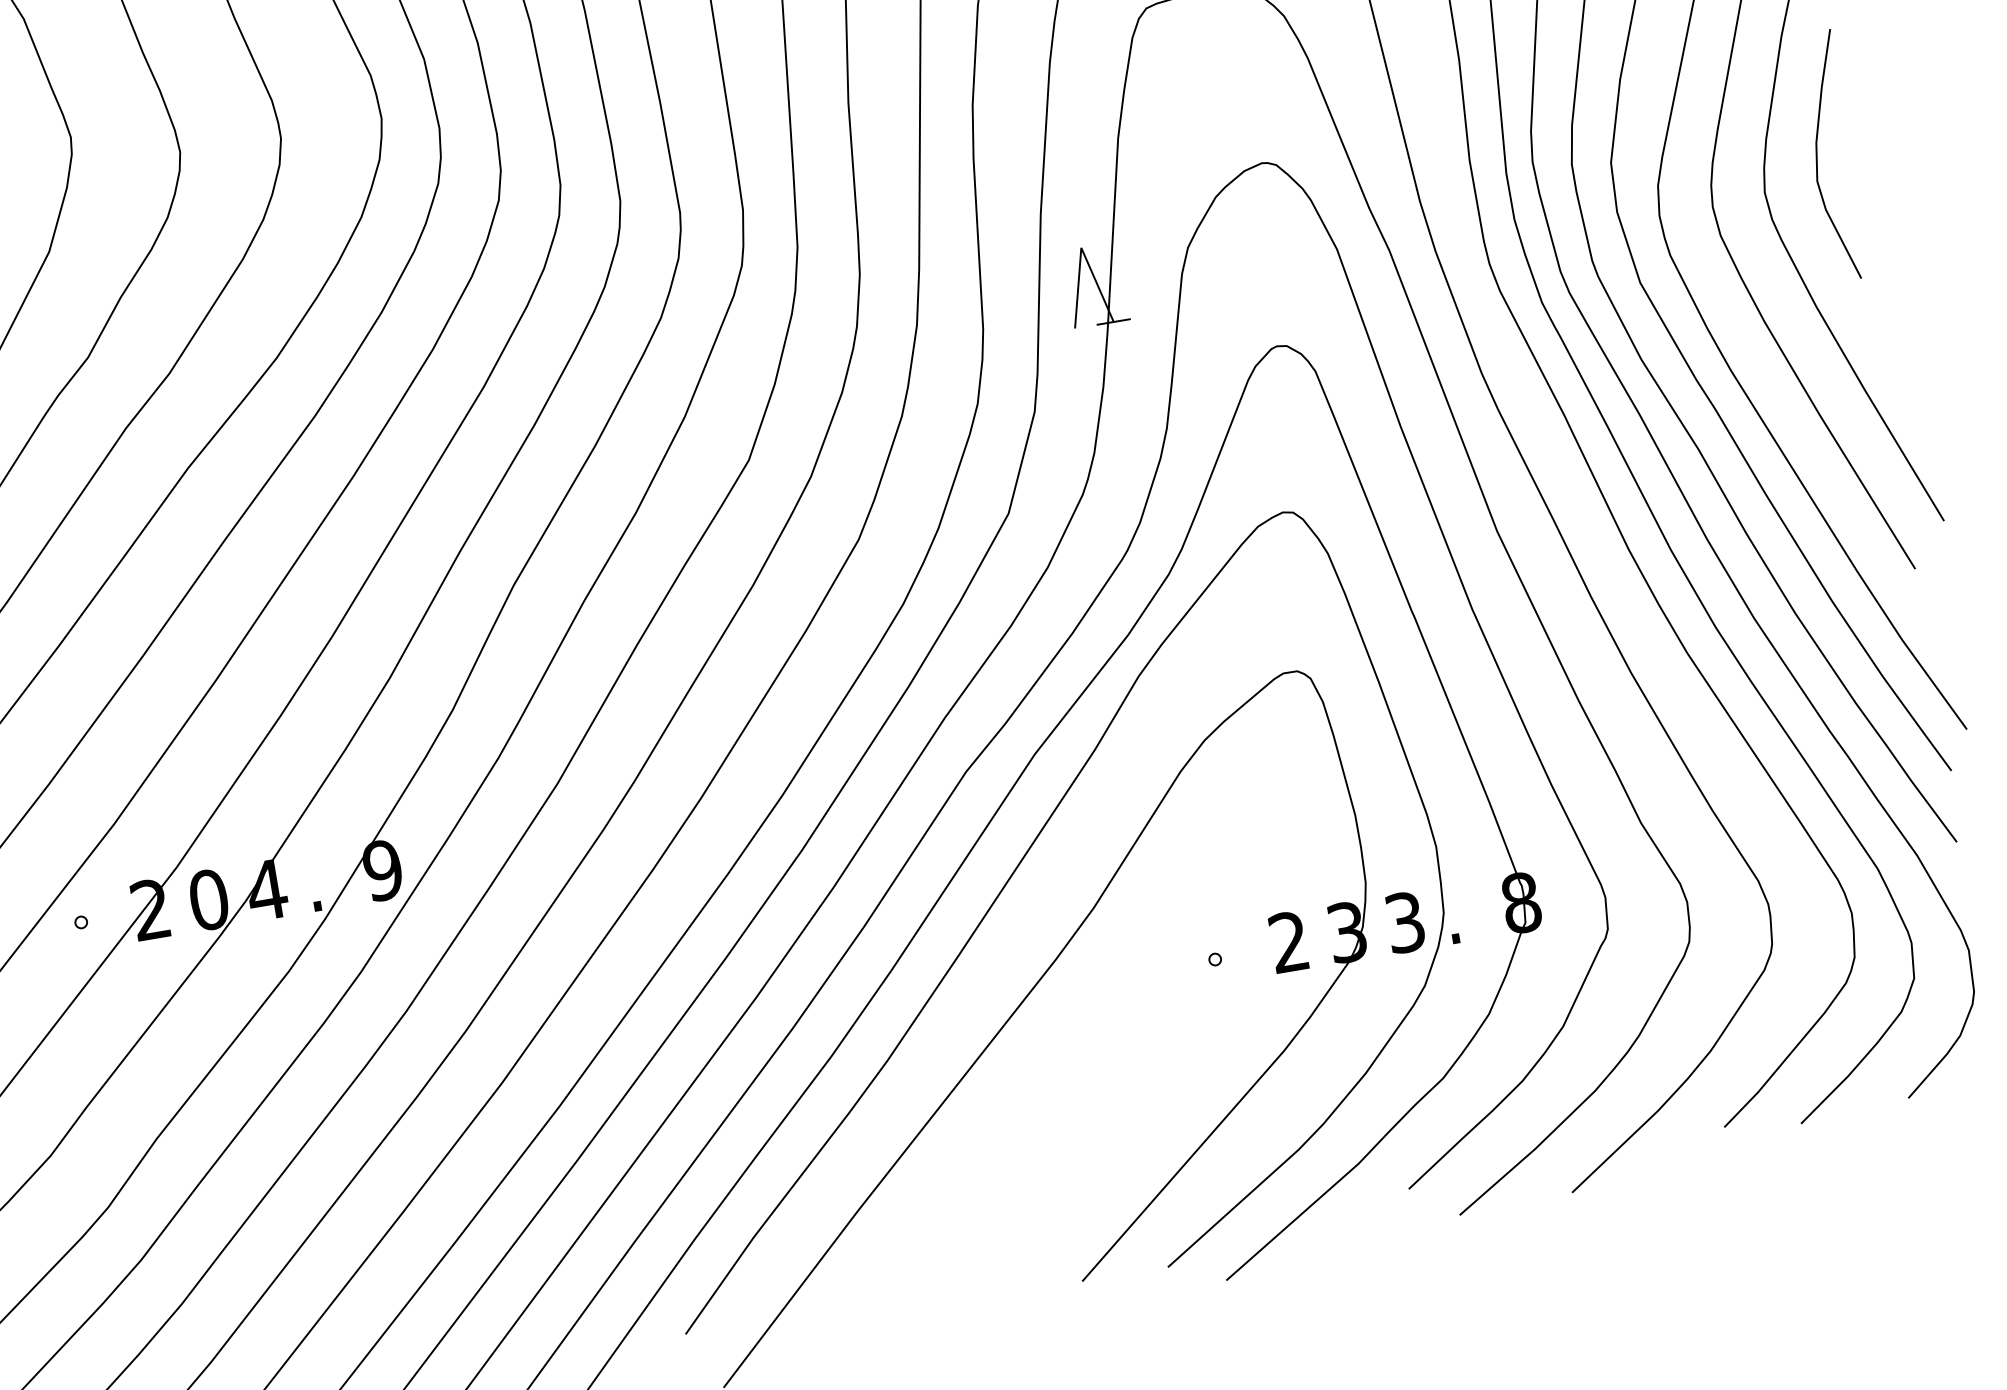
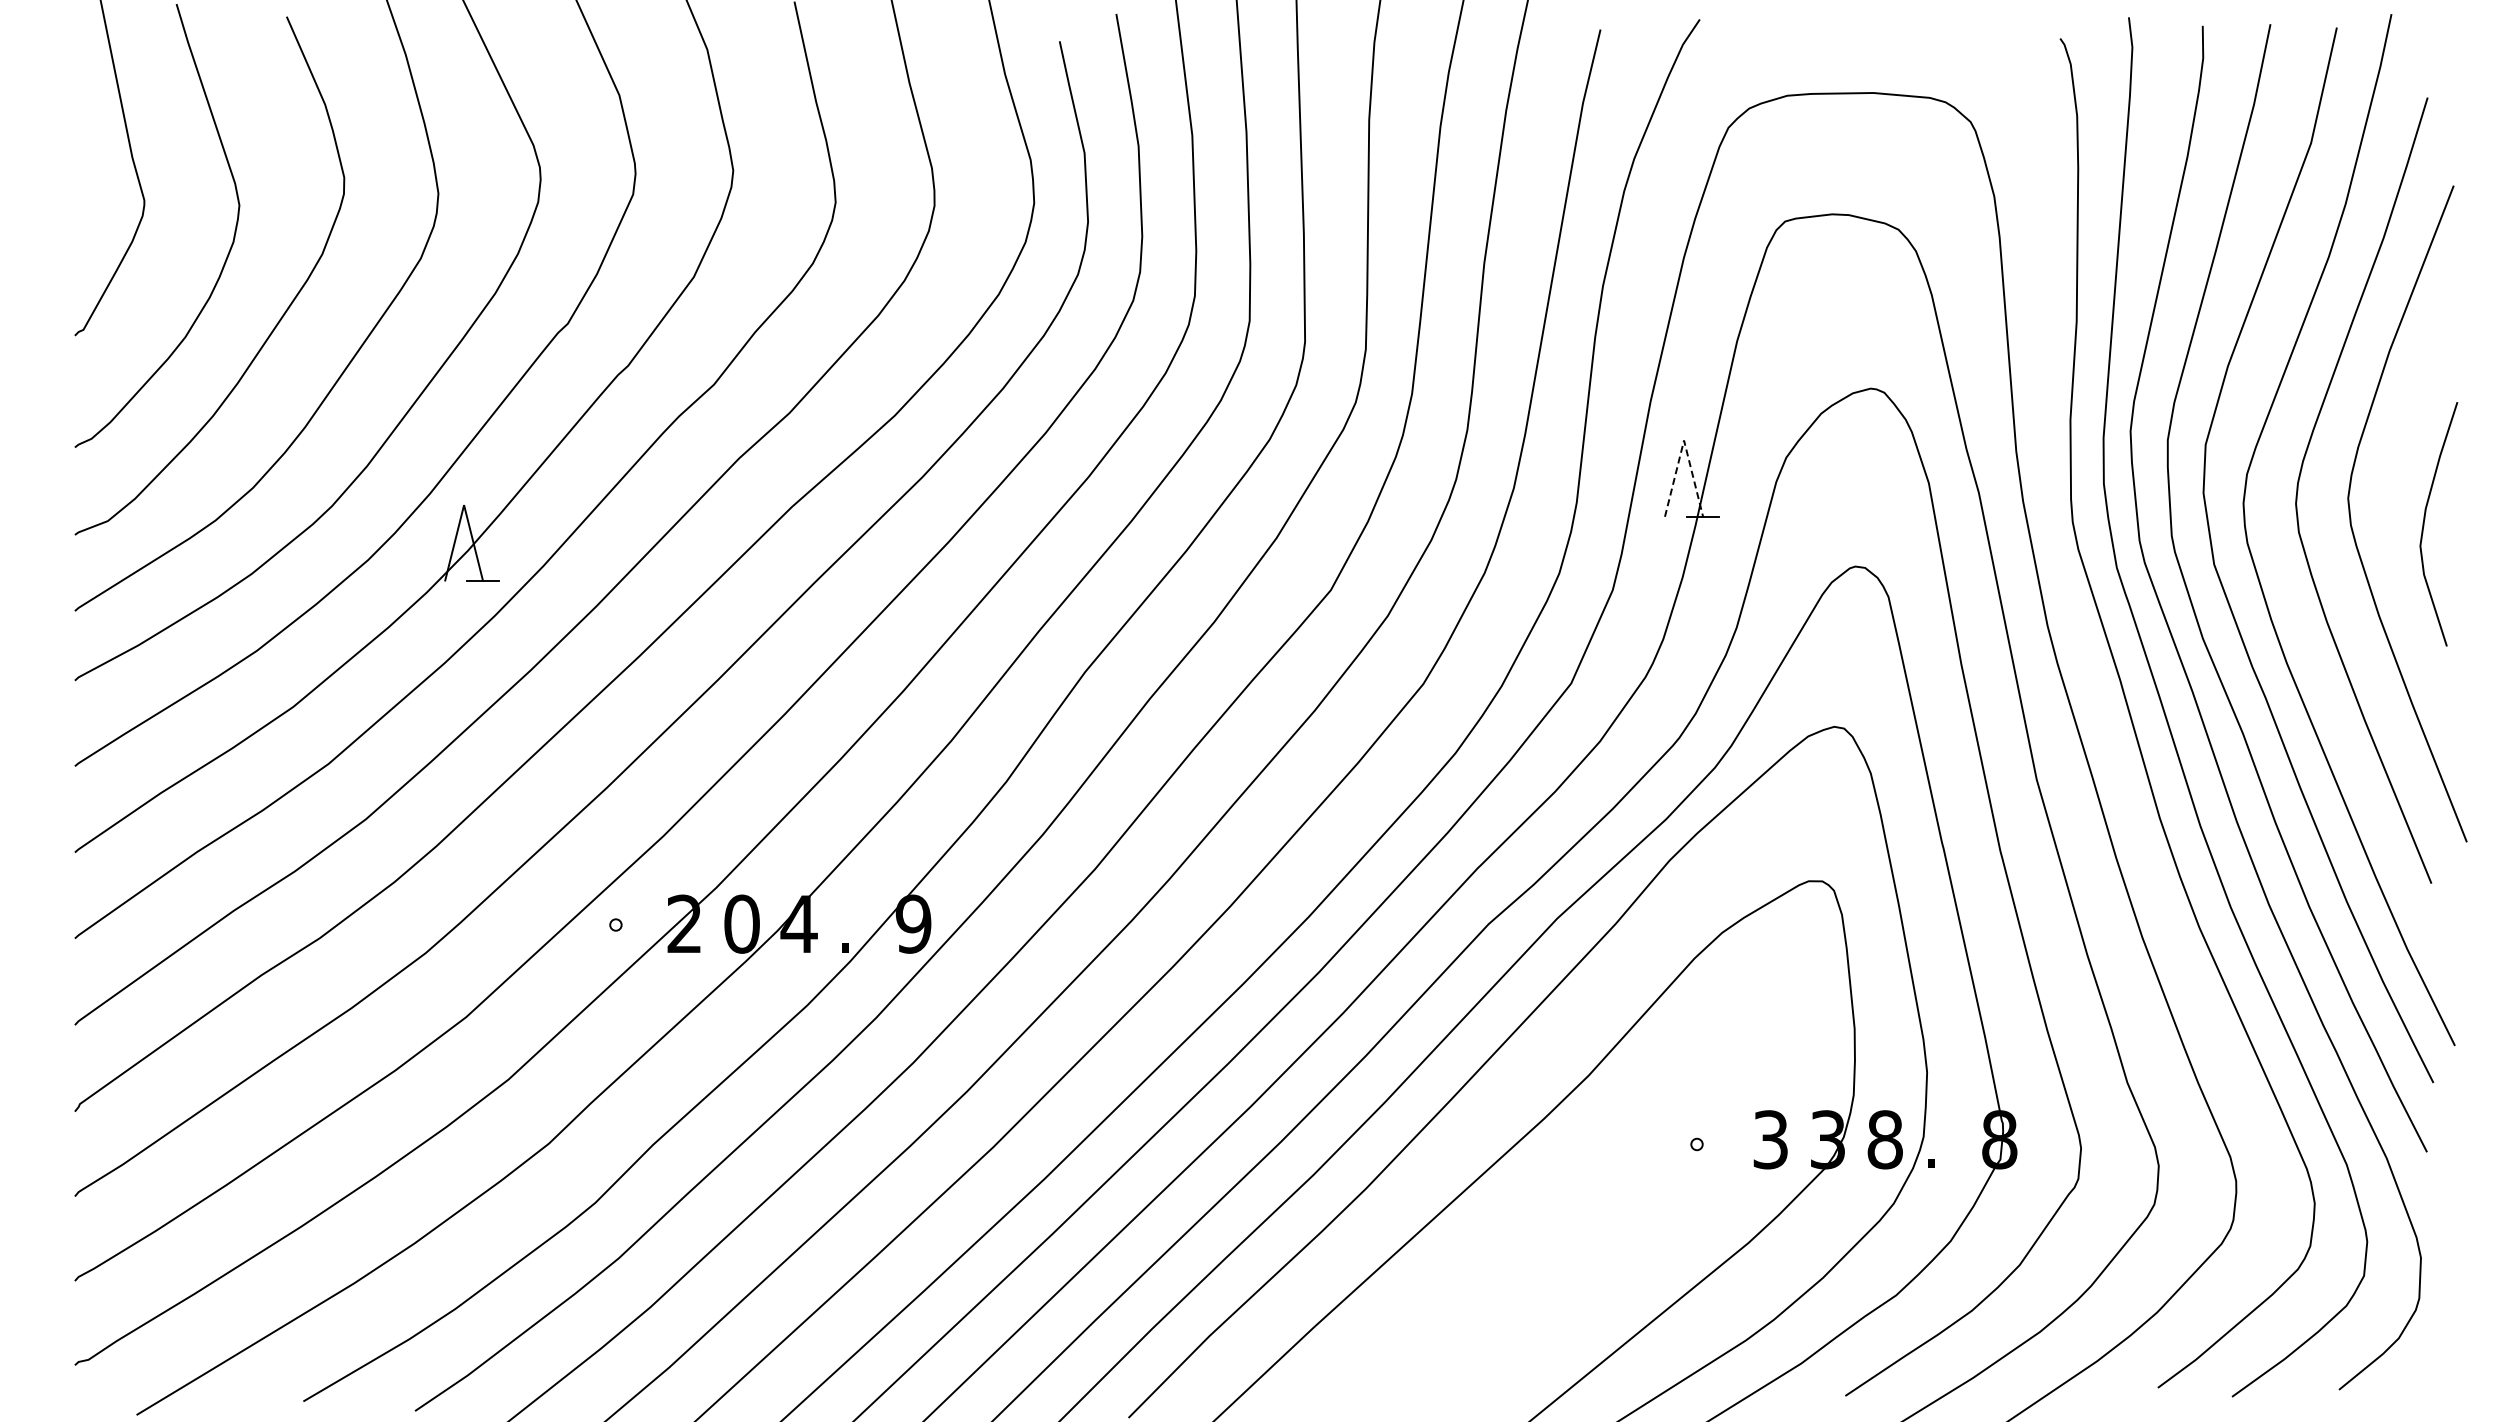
curve: (1817, 153) -> (2425, 519), moved
line: (1081, 247) -> (1684, 440), solid -> dashed
text: (1404, 922) -> (1884, 1139), 3 -> 8
text: (1288, 941) -> (1770, 1139), 2 -> 3

